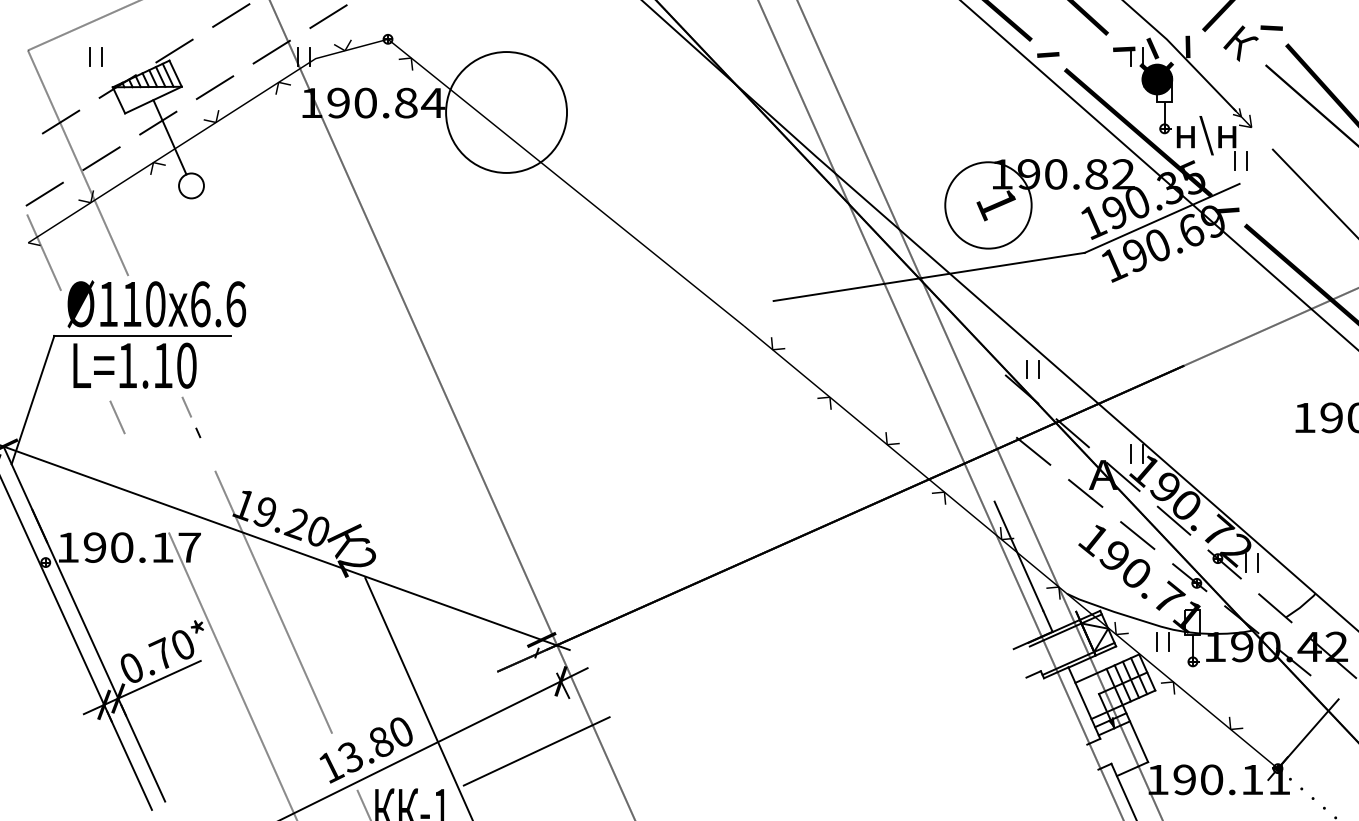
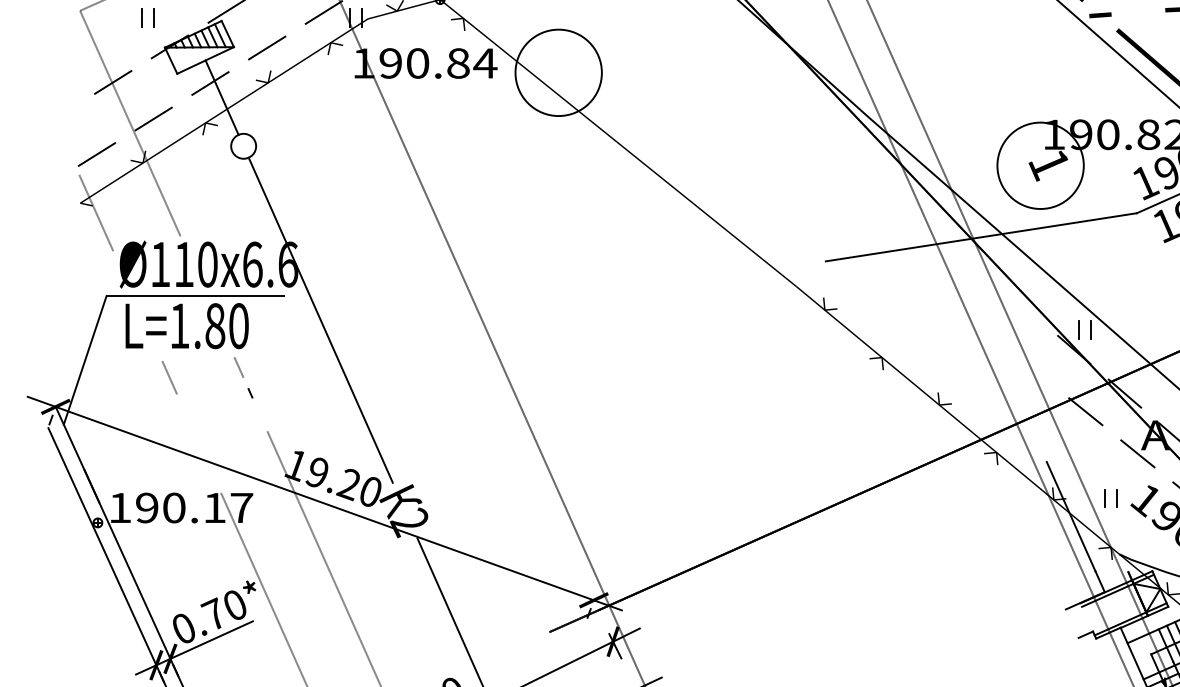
circle: (506, 112) -> (558, 72), size x0.71
line: (268, 359) -> (320, 319), added
text: (163, 365) -> (215, 325), L=1.10 -> L=1.80
part: (1058, 537) -> (1110, 497), added

